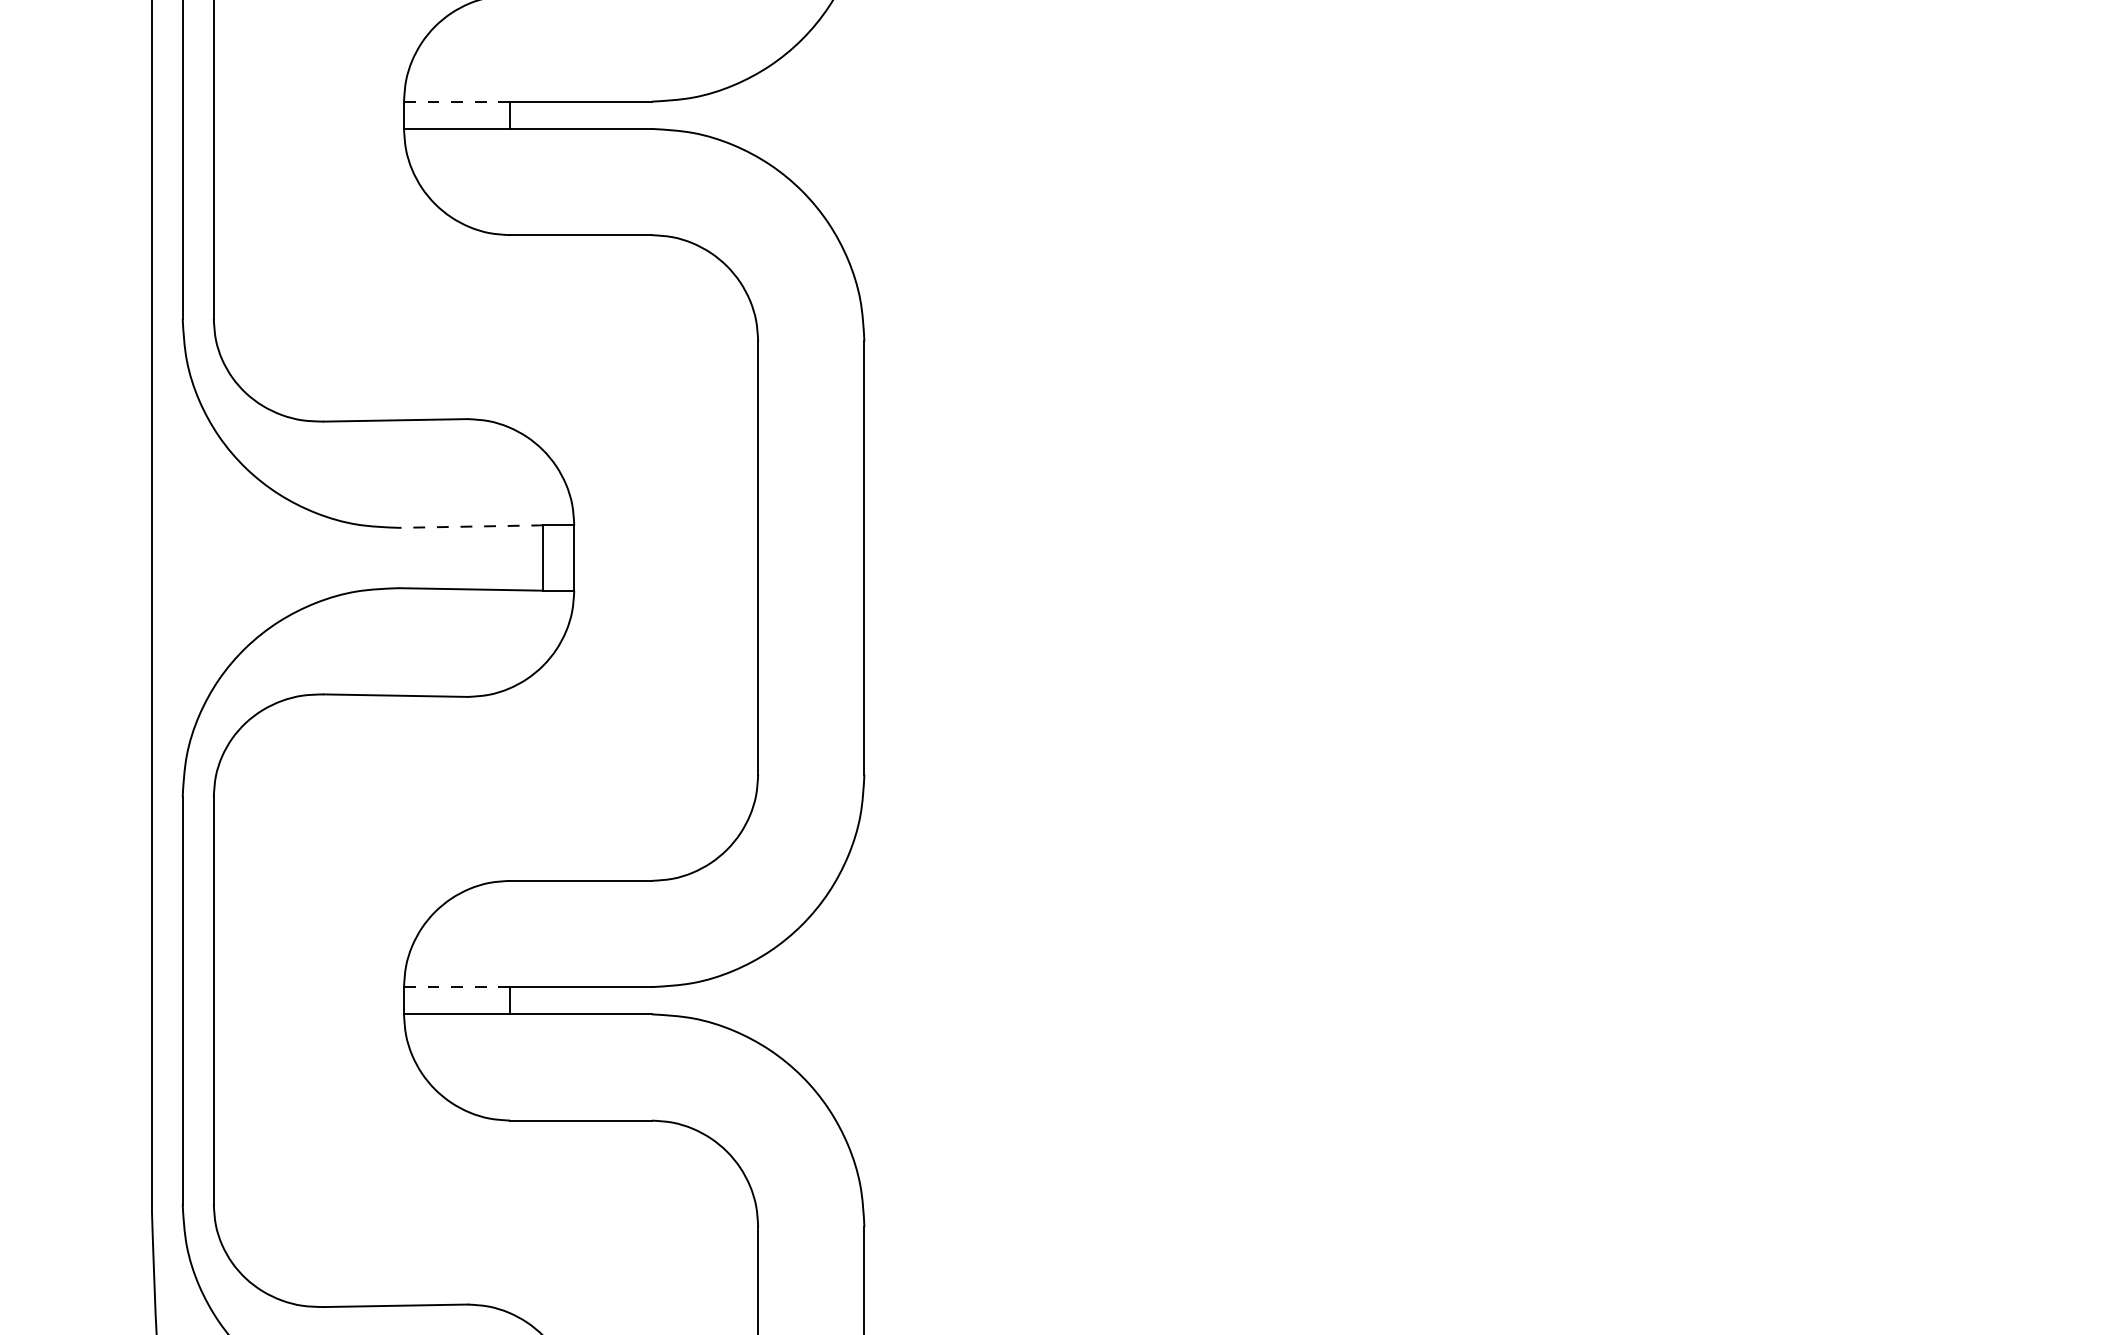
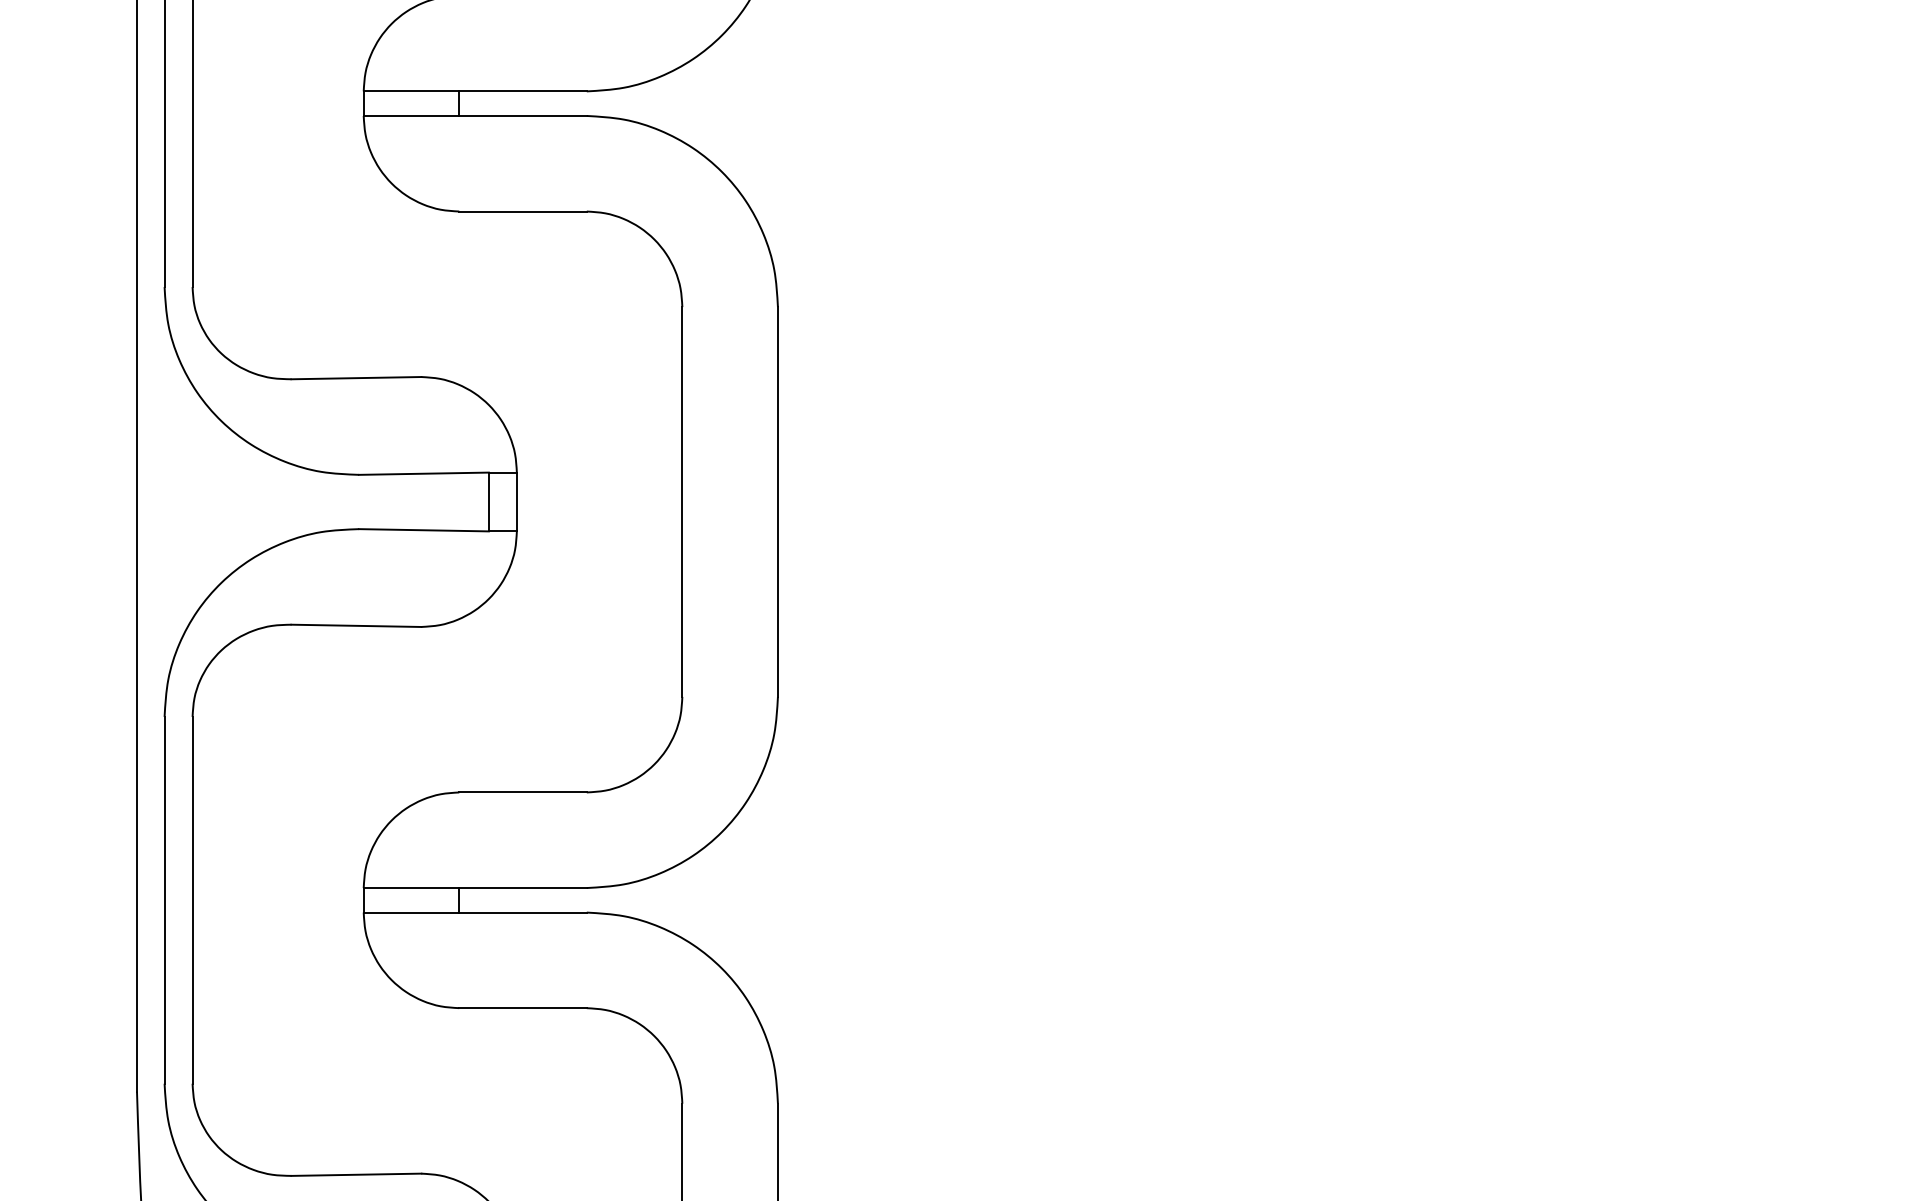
line: (457, 101) -> (411, 91), dashed -> solid
line: (470, 526) -> (423, 473), dashed -> solid
line: (457, 987) -> (411, 888), dashed -> solid

